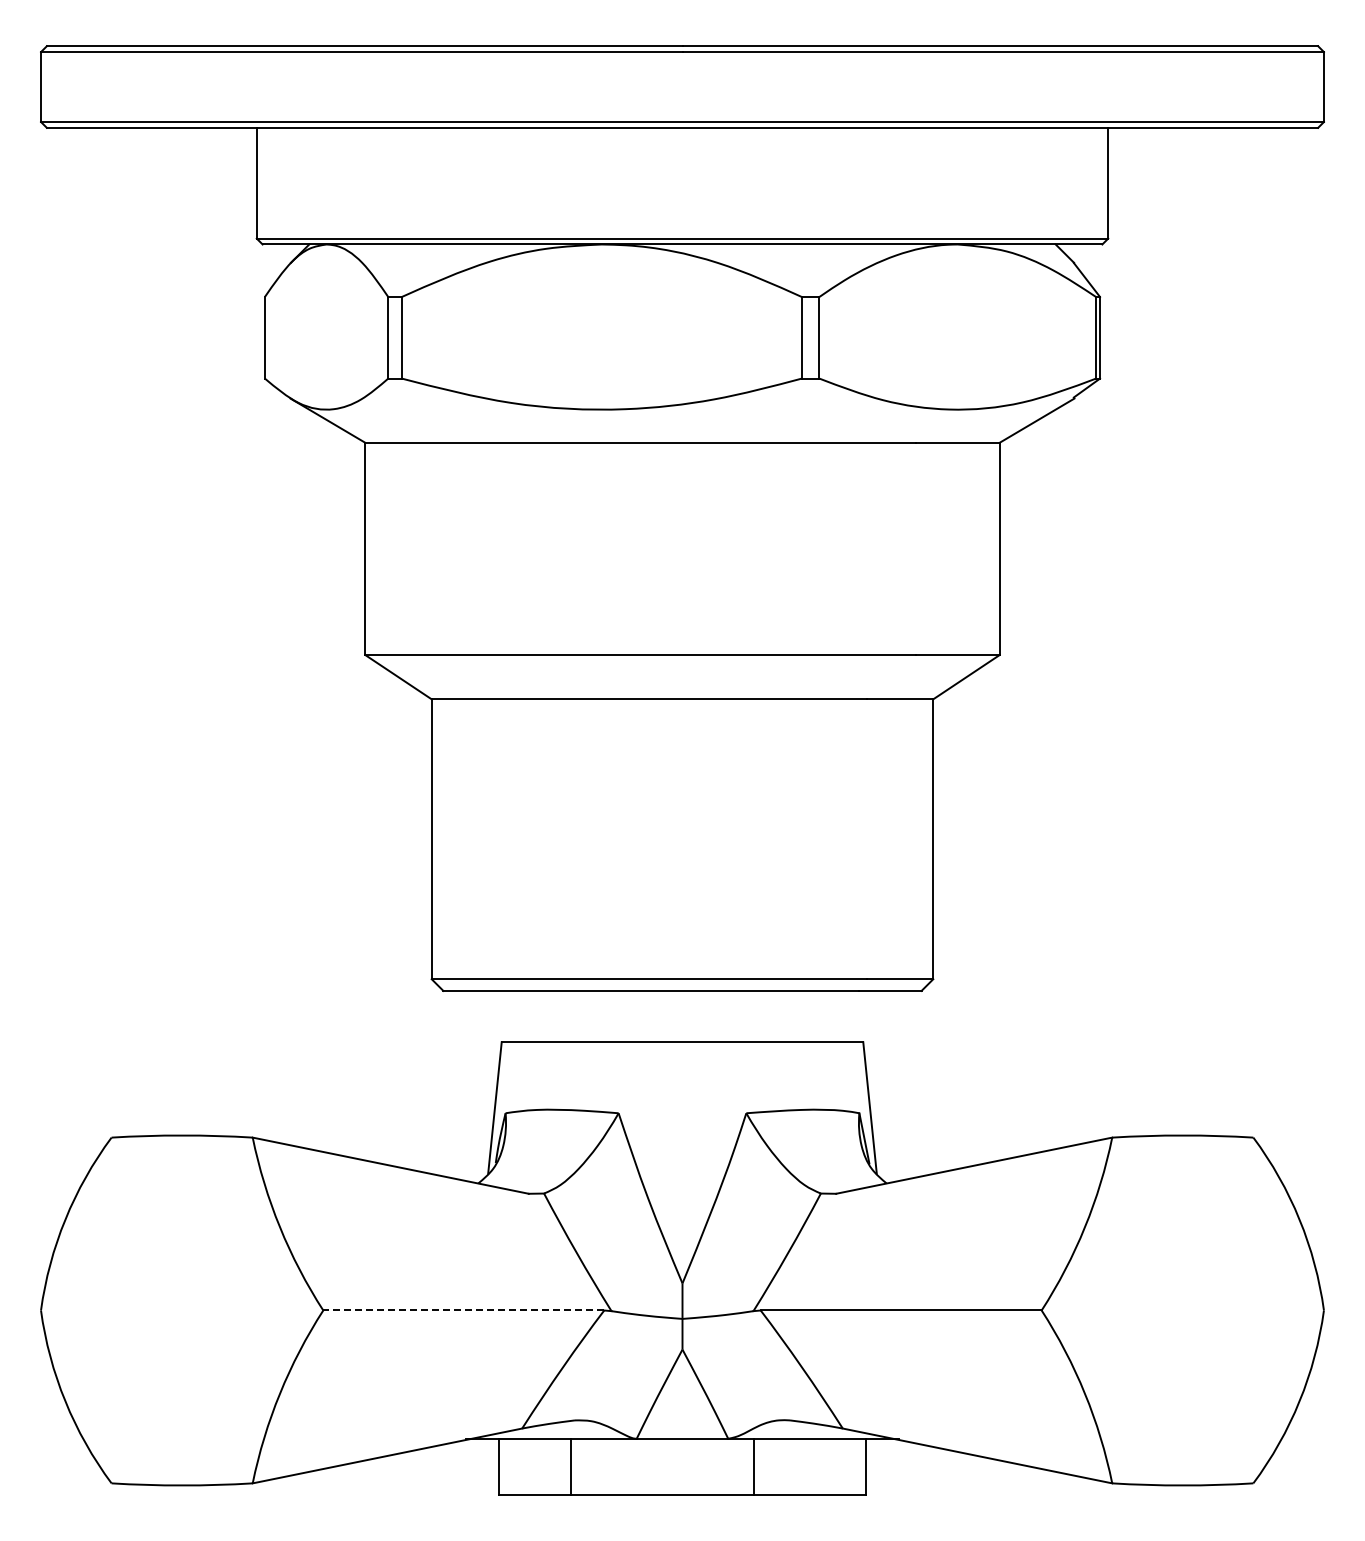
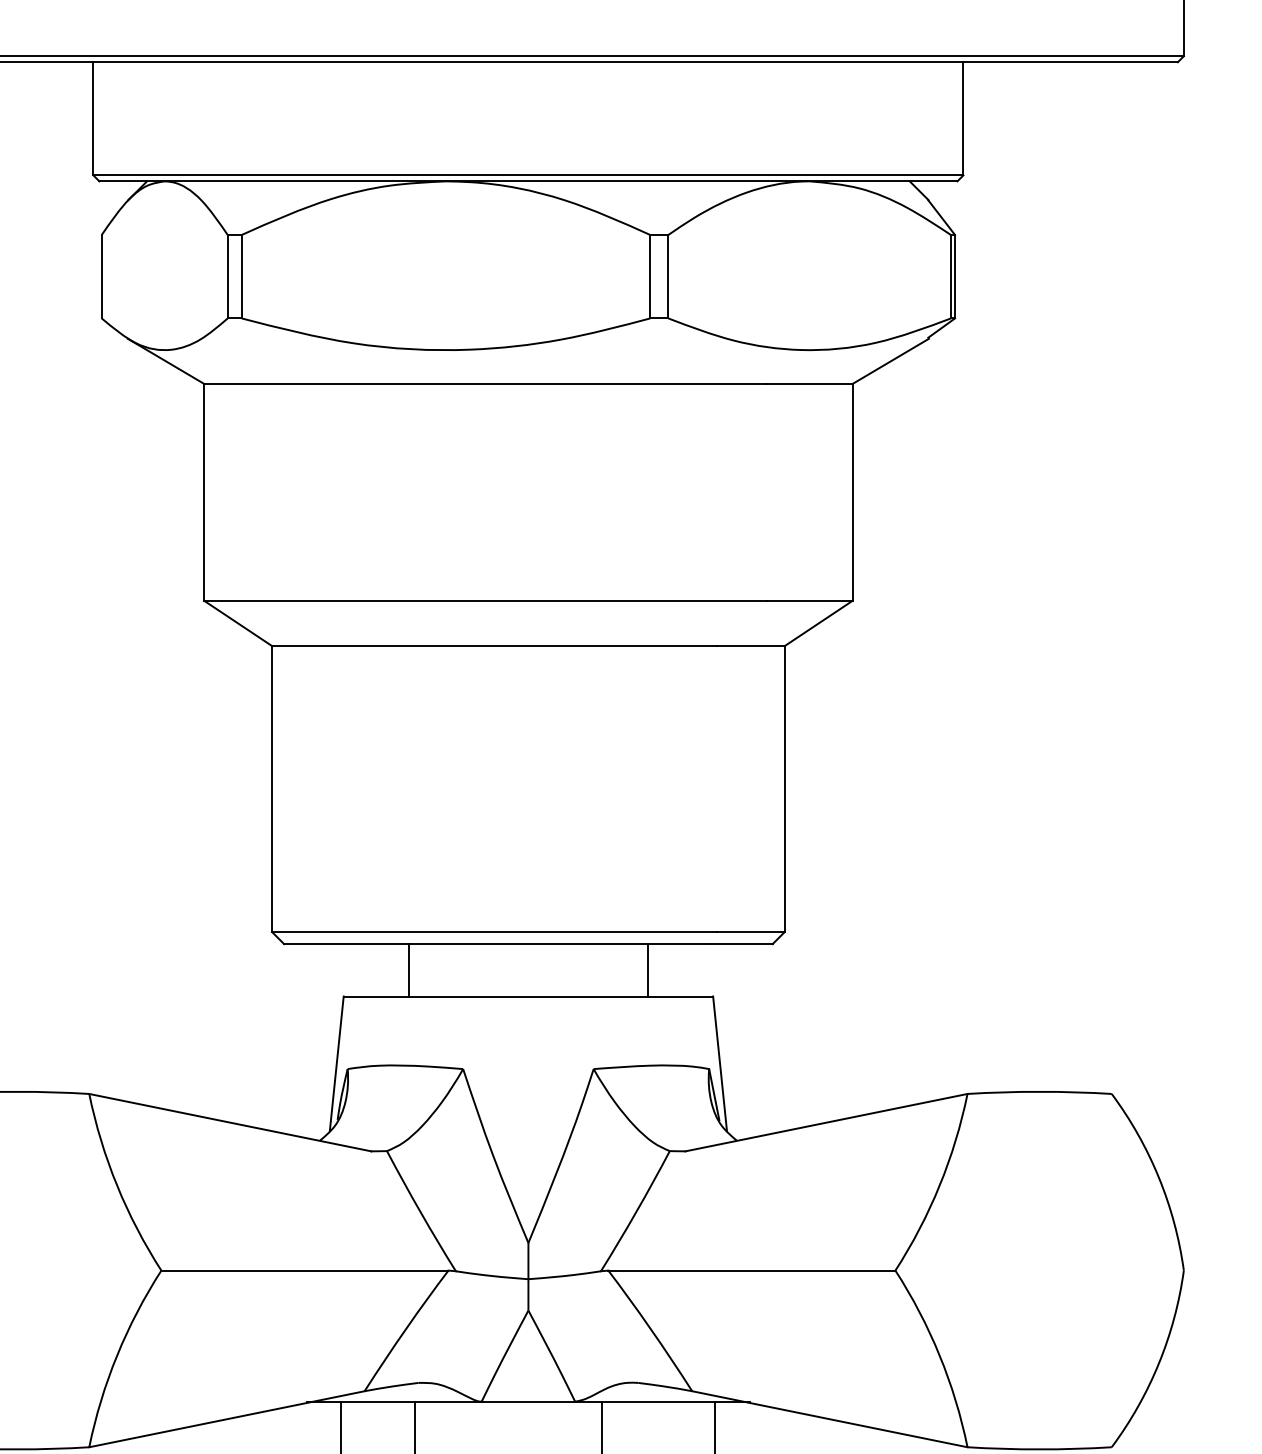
line: (565, 1016) -> (408, 970), added
line: (799, 1016) -> (647, 970), added
line: (463, 1310) -> (304, 1270), dashed -> solid

